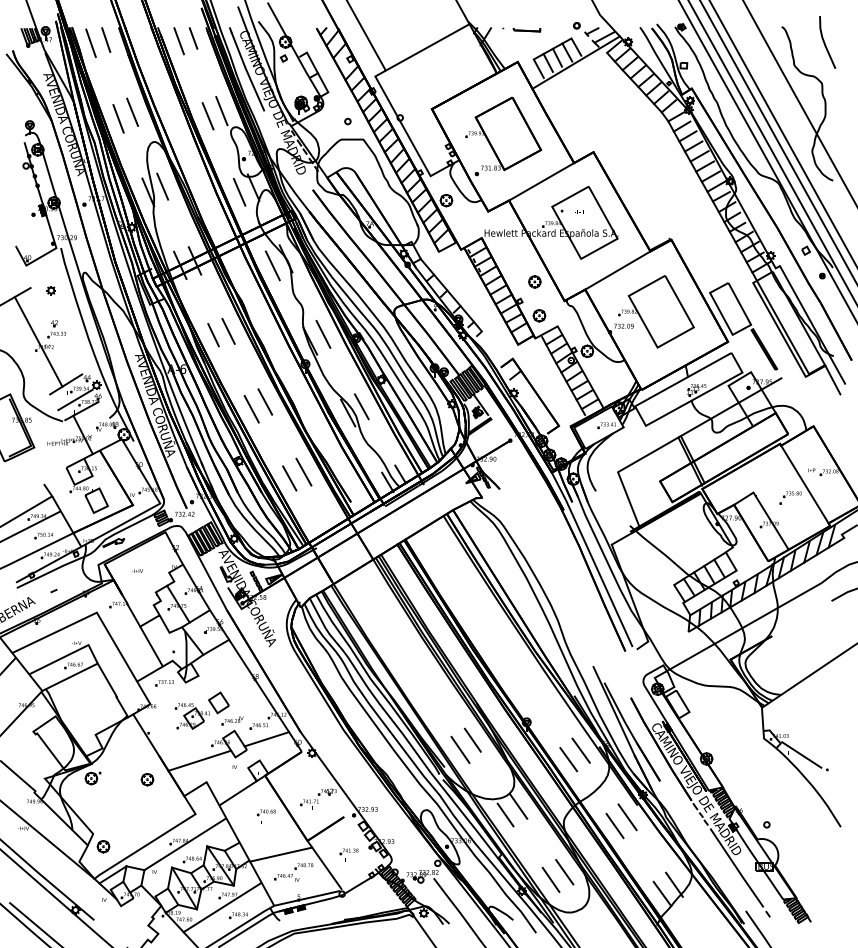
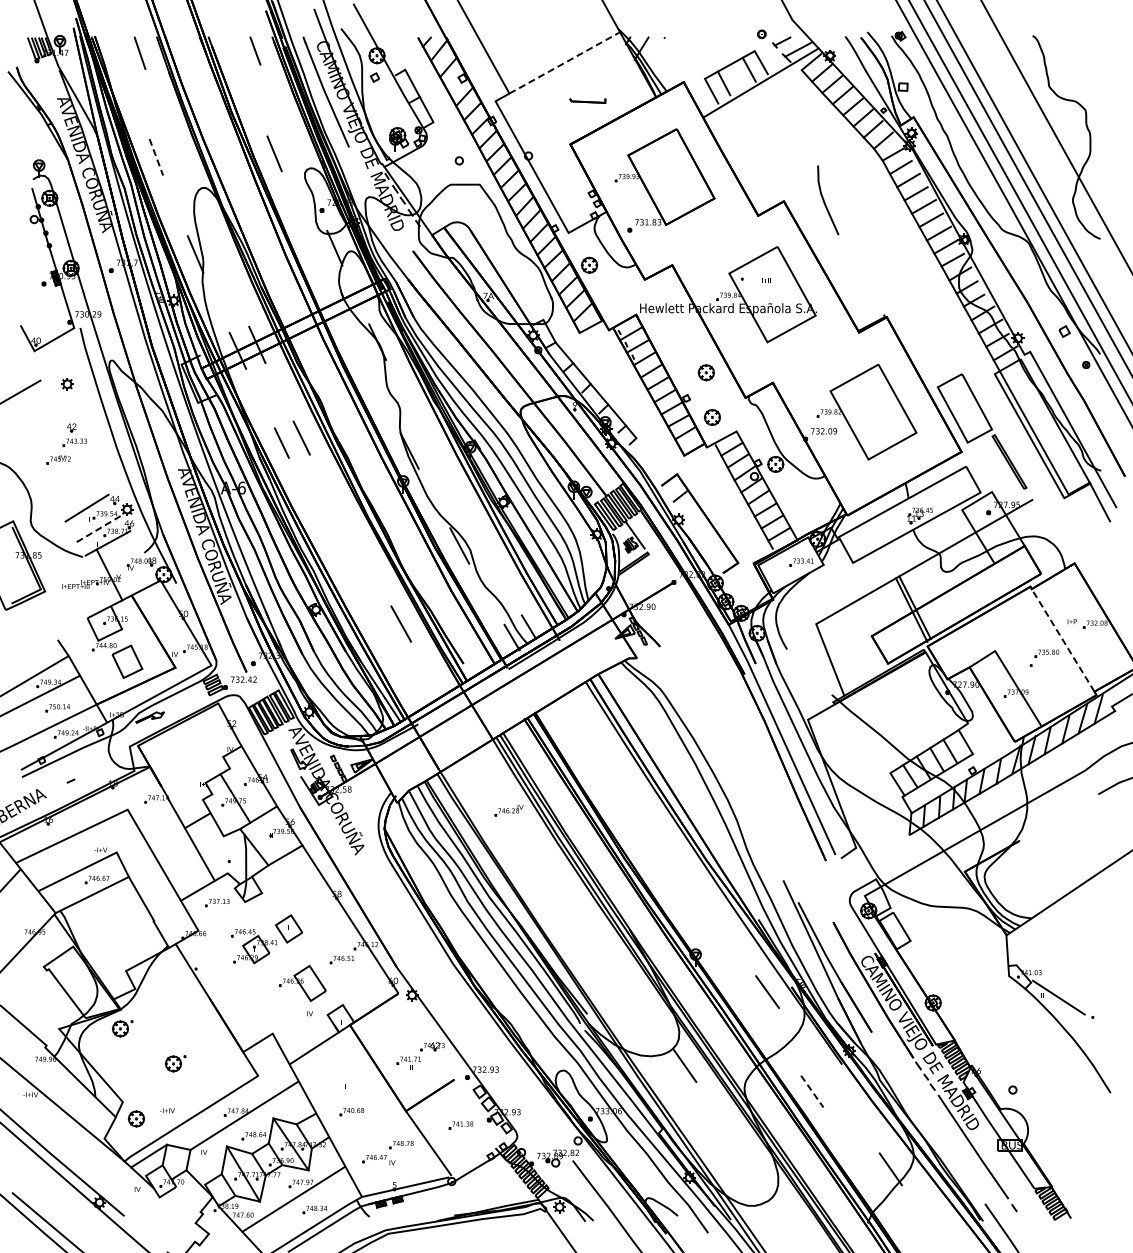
part: (526, 29) -> (587, 100), moved
line: (179, 41) -> (236, 54), removed
line: (90, 43) -> (119, 57), removed
line: (825, 44) -> (825, 202), moved
line: (428, 47) -> (565, 62), solid -> dashed
line: (557, 57) -> (736, 76), removed
line: (221, 110) -> (292, 146), removed
line: (132, 112) -> (174, 148), removed
line: (118, 119) -> (156, 157), solid -> dashed
line: (541, 181) -> (715, 240), removed
line: (162, 186) -> (214, 246), removed
line: (239, 191) -> (315, 253), removed
line: (273, 265) -> (360, 351), removed
line: (617, 270) -> (815, 357), removed
line: (323, 333) -> (426, 441), removed
line: (38, 341) -> (50, 451), removed
line: (75, 399) -> (99, 528), solid -> dashed
line: (265, 402) -> (350, 531), removed
line: (361, 406) -> (477, 537), removed
line: (251, 408) -> (331, 540), removed
line: (289, 478) -> (382, 632), removed
line: (804, 484) -> (1062, 640), solid -> dashed
text: (137, 570) -> (167, 1110), moved
part: (232, 720) -> (508, 810), moved
line: (267, 738) -> (352, 976), removed
line: (472, 740) -> (623, 978), removed
line: (460, 749) -> (607, 990), removed
line: (569, 759) -> (751, 1003), removed
line: (199, 760) -> (263, 1005), removed
part: (147, 779) -> (194, 1029), removed
part: (133, 804) -> (175, 1063), added
part: (266, 813) -> (351, 1112), moved
line: (505, 815) -> (667, 1077), removed
line: (627, 816) -> (828, 1079), removed
line: (615, 826) -> (812, 1092), solid -> dashed
line: (281, 854) -> (371, 1129), removed
line: (564, 872) -> (745, 1152), removed
line: (550, 879) -> (727, 1162), removed
line: (662, 894) -> (874, 1181), removed

